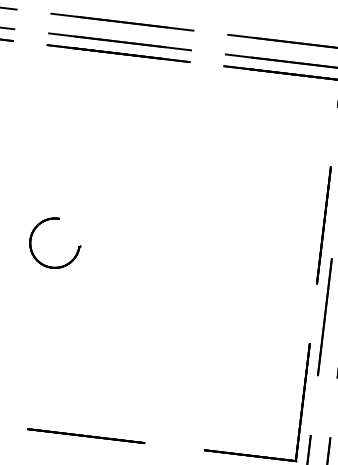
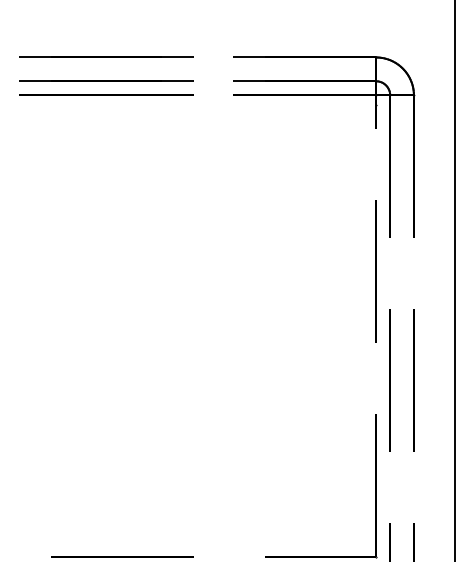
part: (57, 219) -> (57, 302), removed

